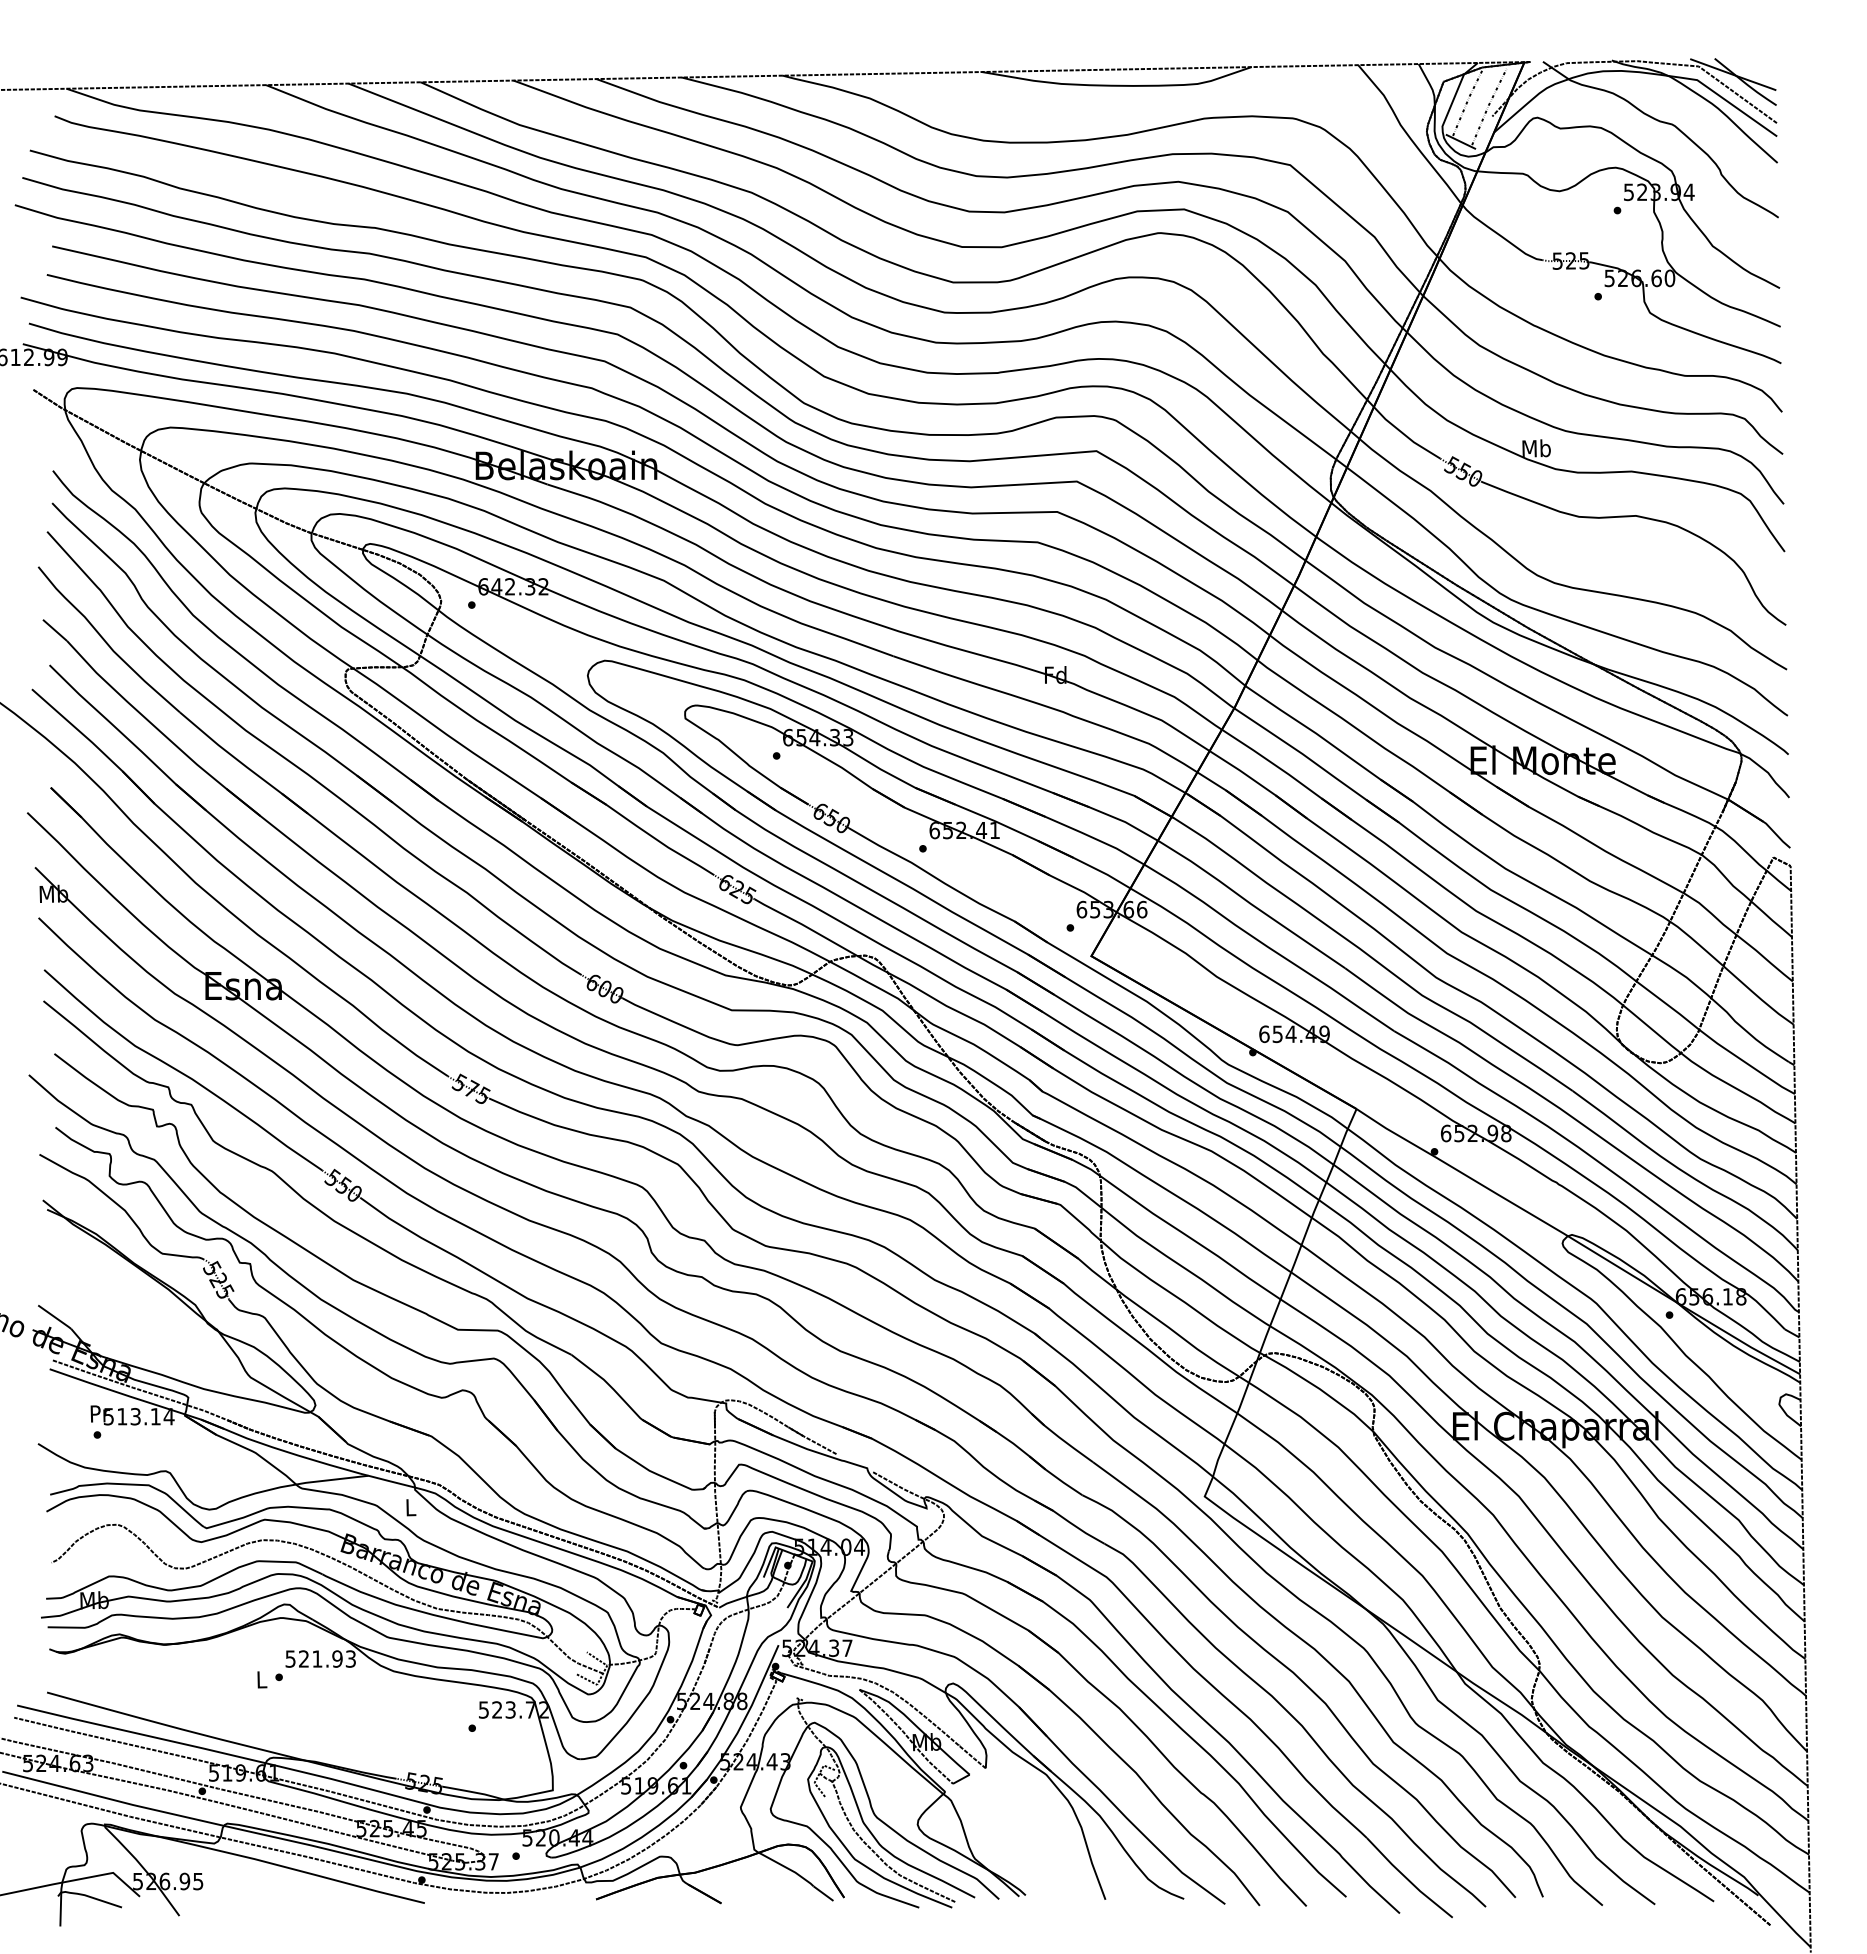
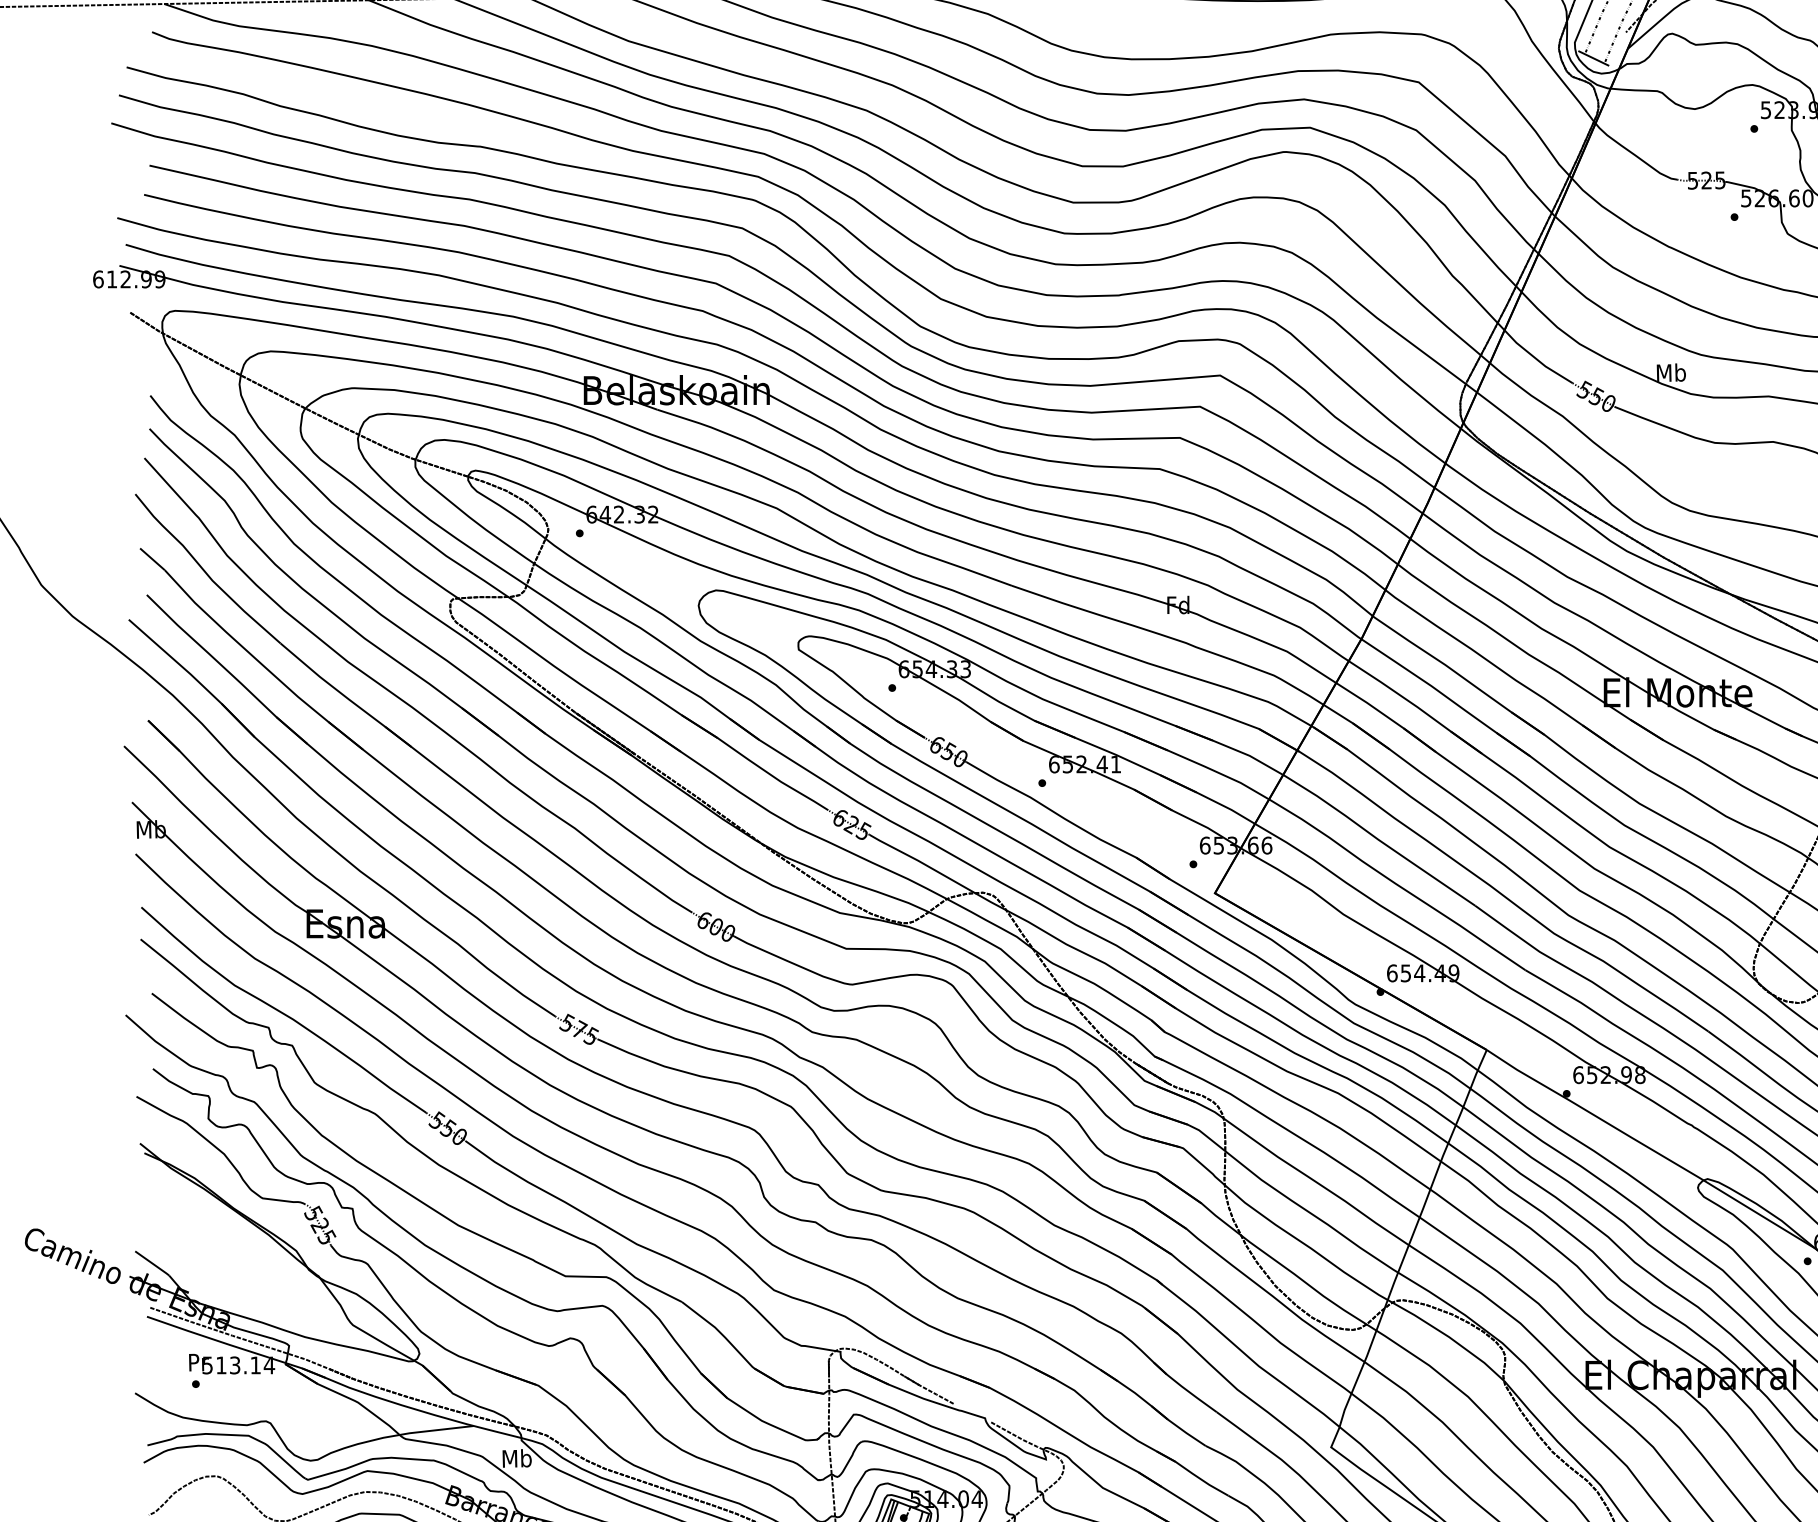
text: (410, 1507) -> (516, 1458), L -> Mb

